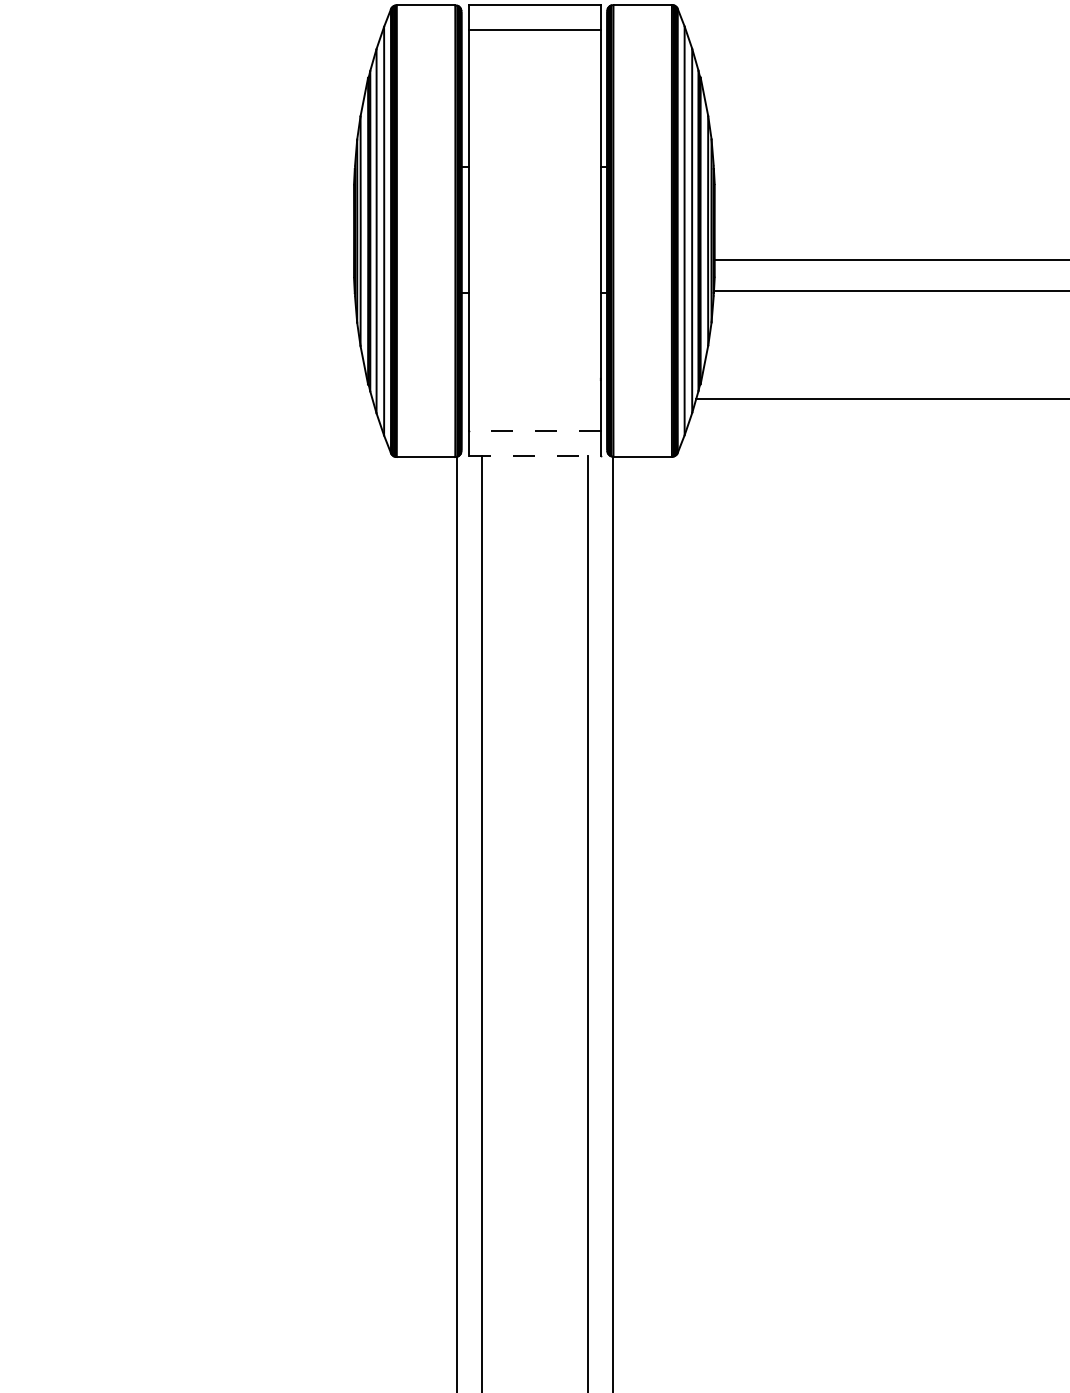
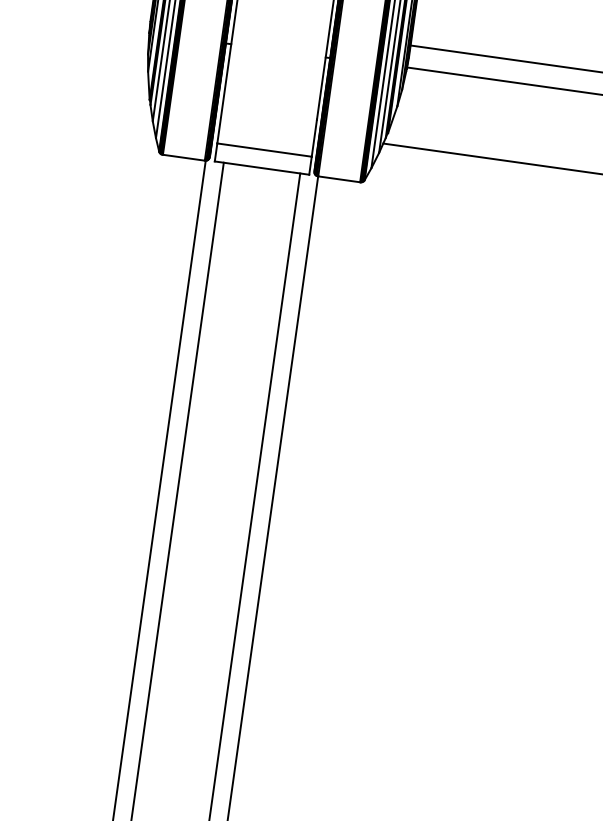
line: (534, 431) -> (264, 150), dashed -> solid
line: (534, 456) -> (261, 168), dashed -> solid

